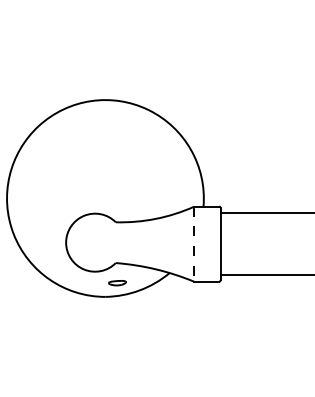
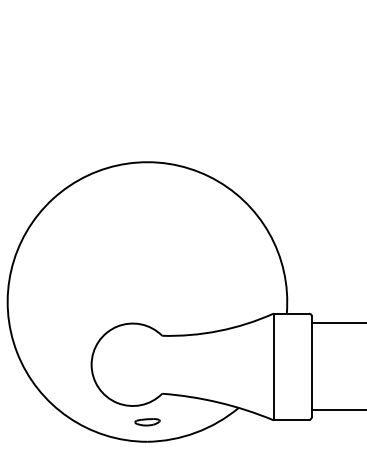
line: (194, 244) -> (273, 367), dashed -> solid
part: (117, 283) -> (147, 422), moved

